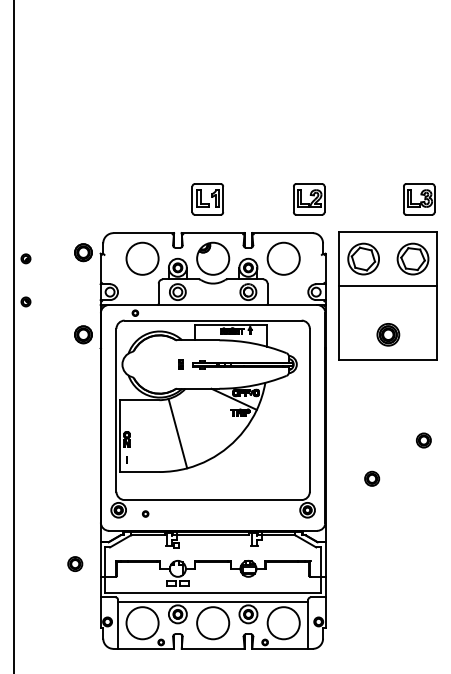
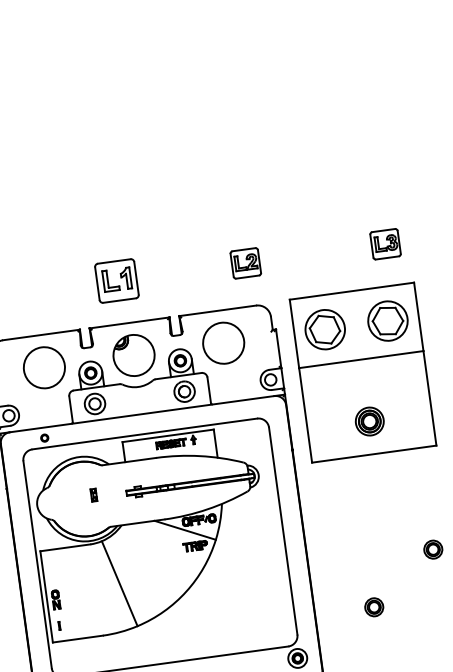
part: (309, 199) -> (246, 263), size x0.7
part: (419, 199) -> (385, 244), size x0.7
part: (180, 364) -> (92, 495), moved

